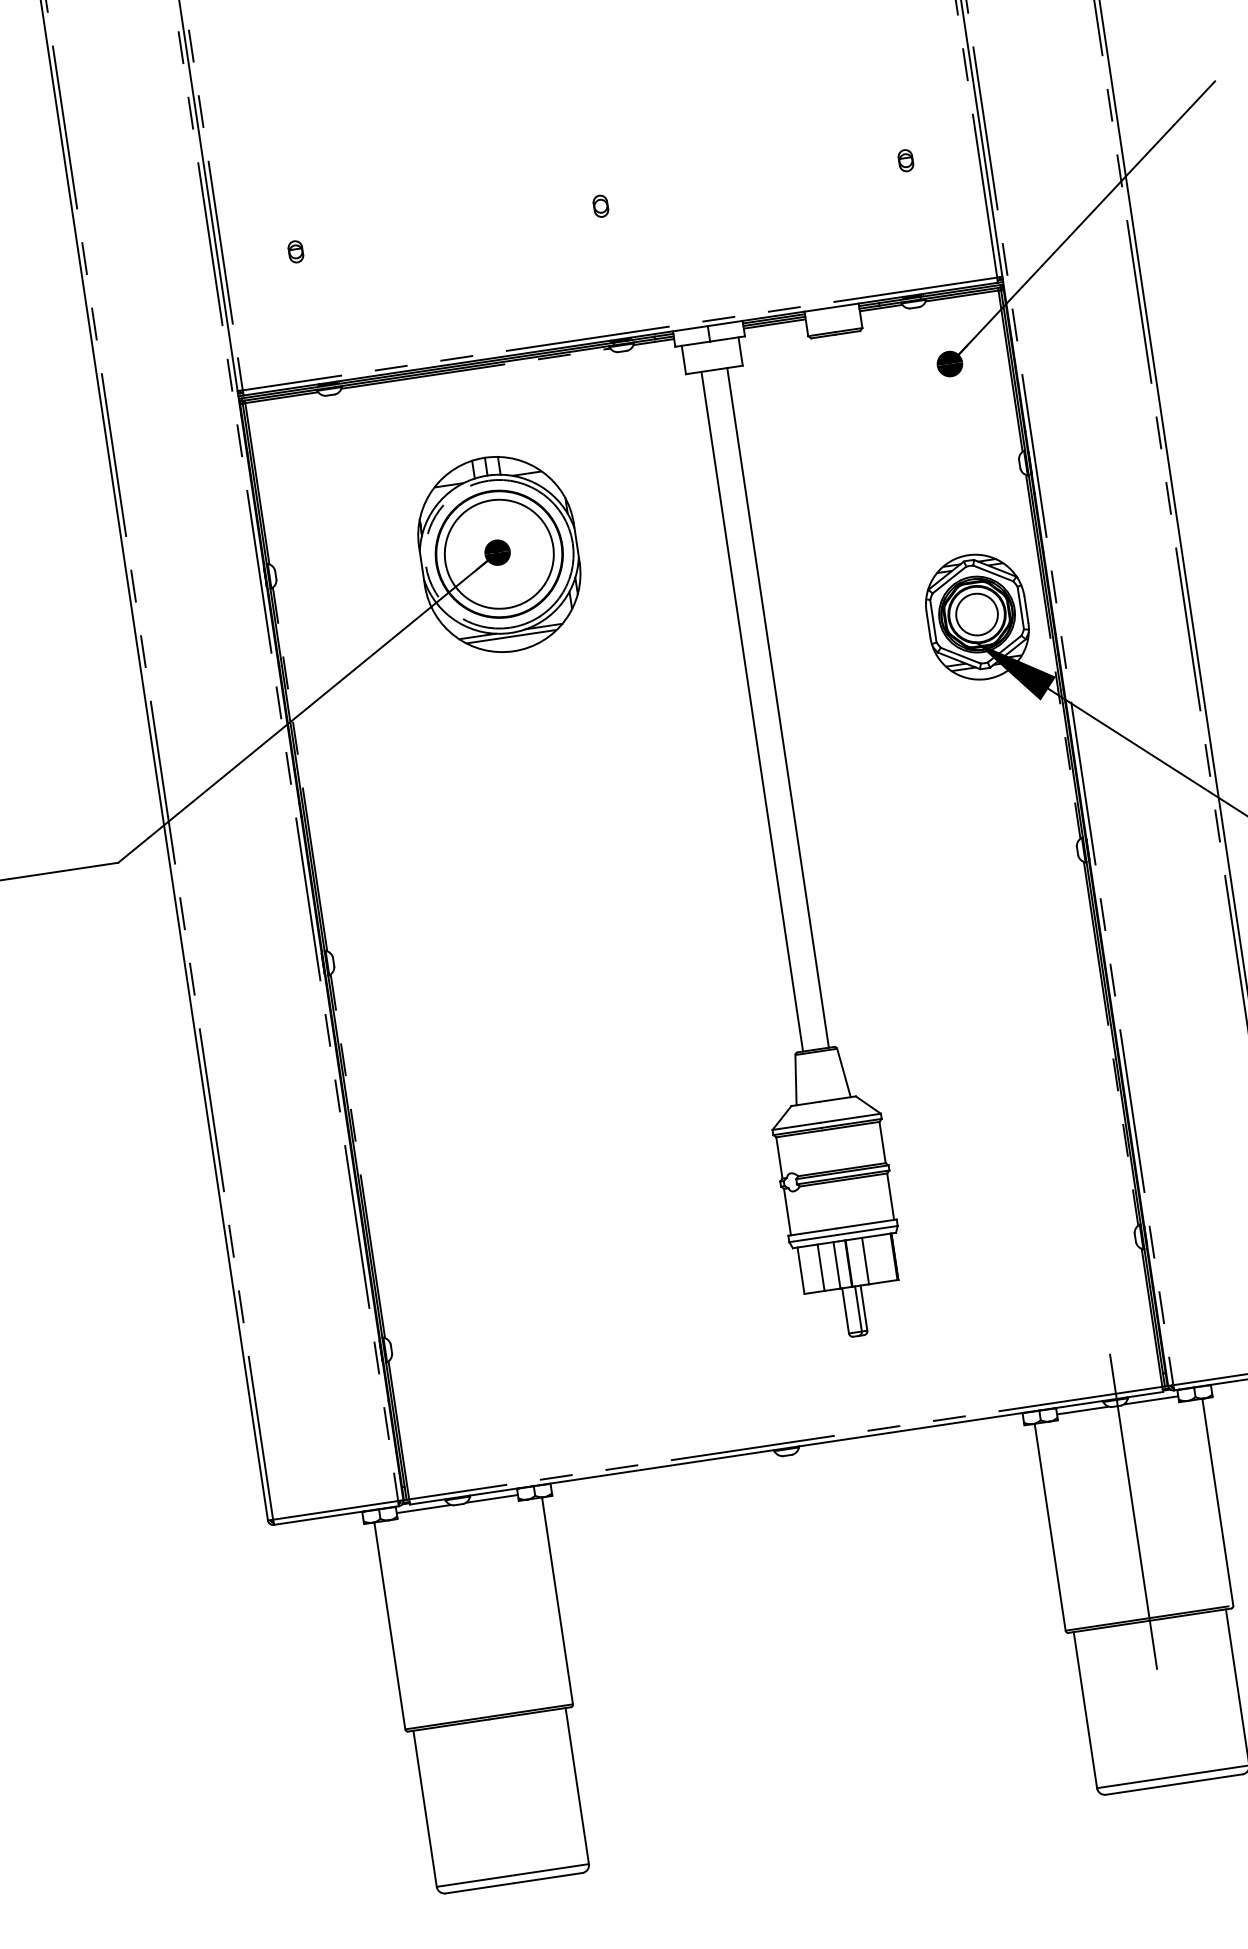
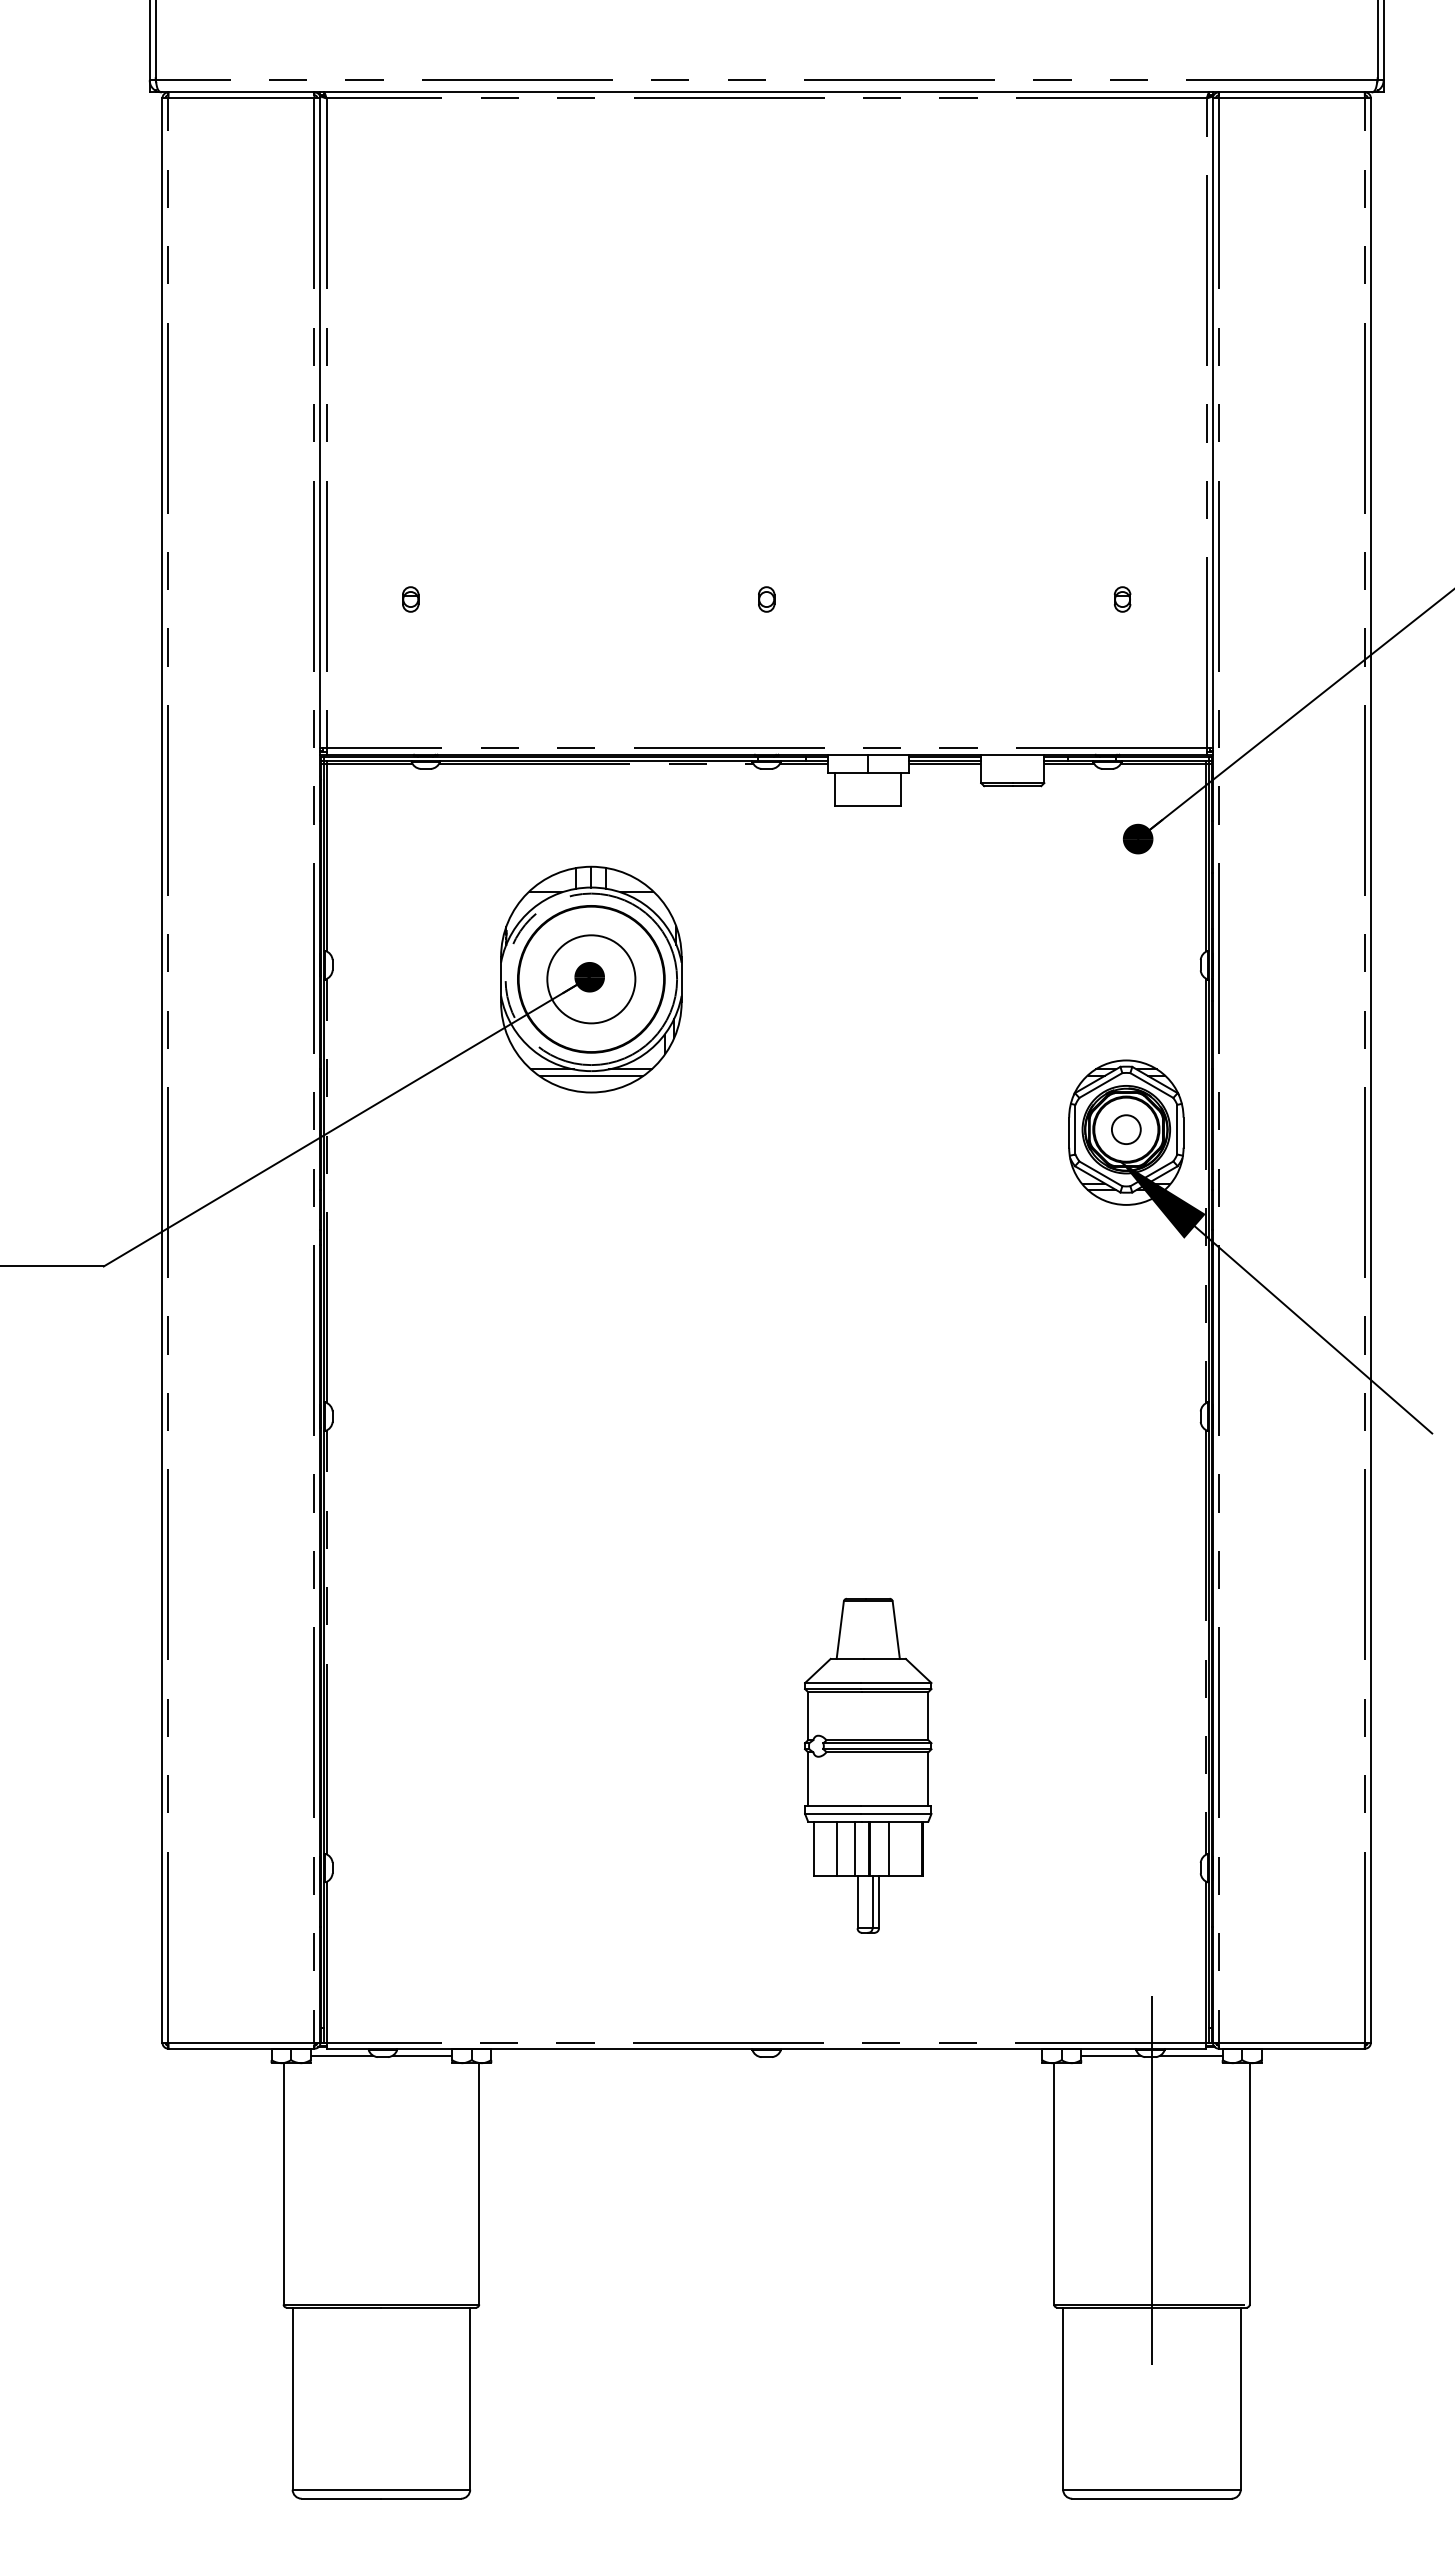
circle: (499, 554) -> (591, 979), size x0.7
circle: (977, 614) -> (1126, 1129), size x0.6
line: (778, 707) -> (883, 1201), removed
line: (752, 711) -> (853, 1201), removed

